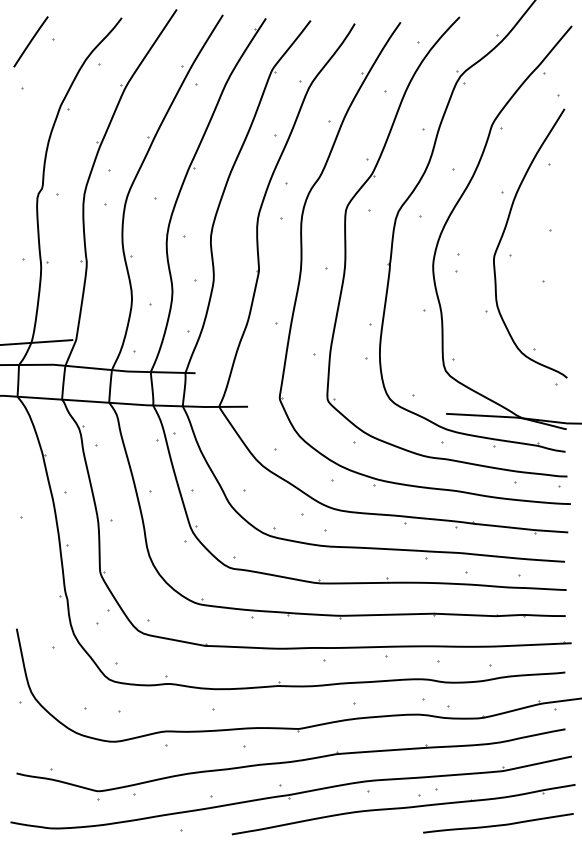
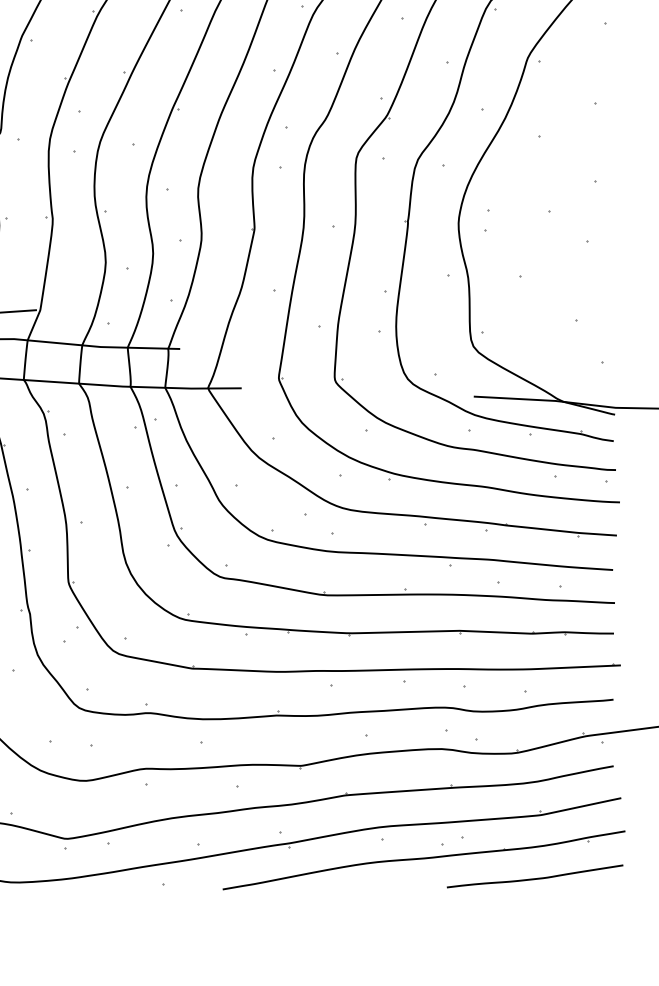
curve: (504, 233) -> (542, 185), removed

